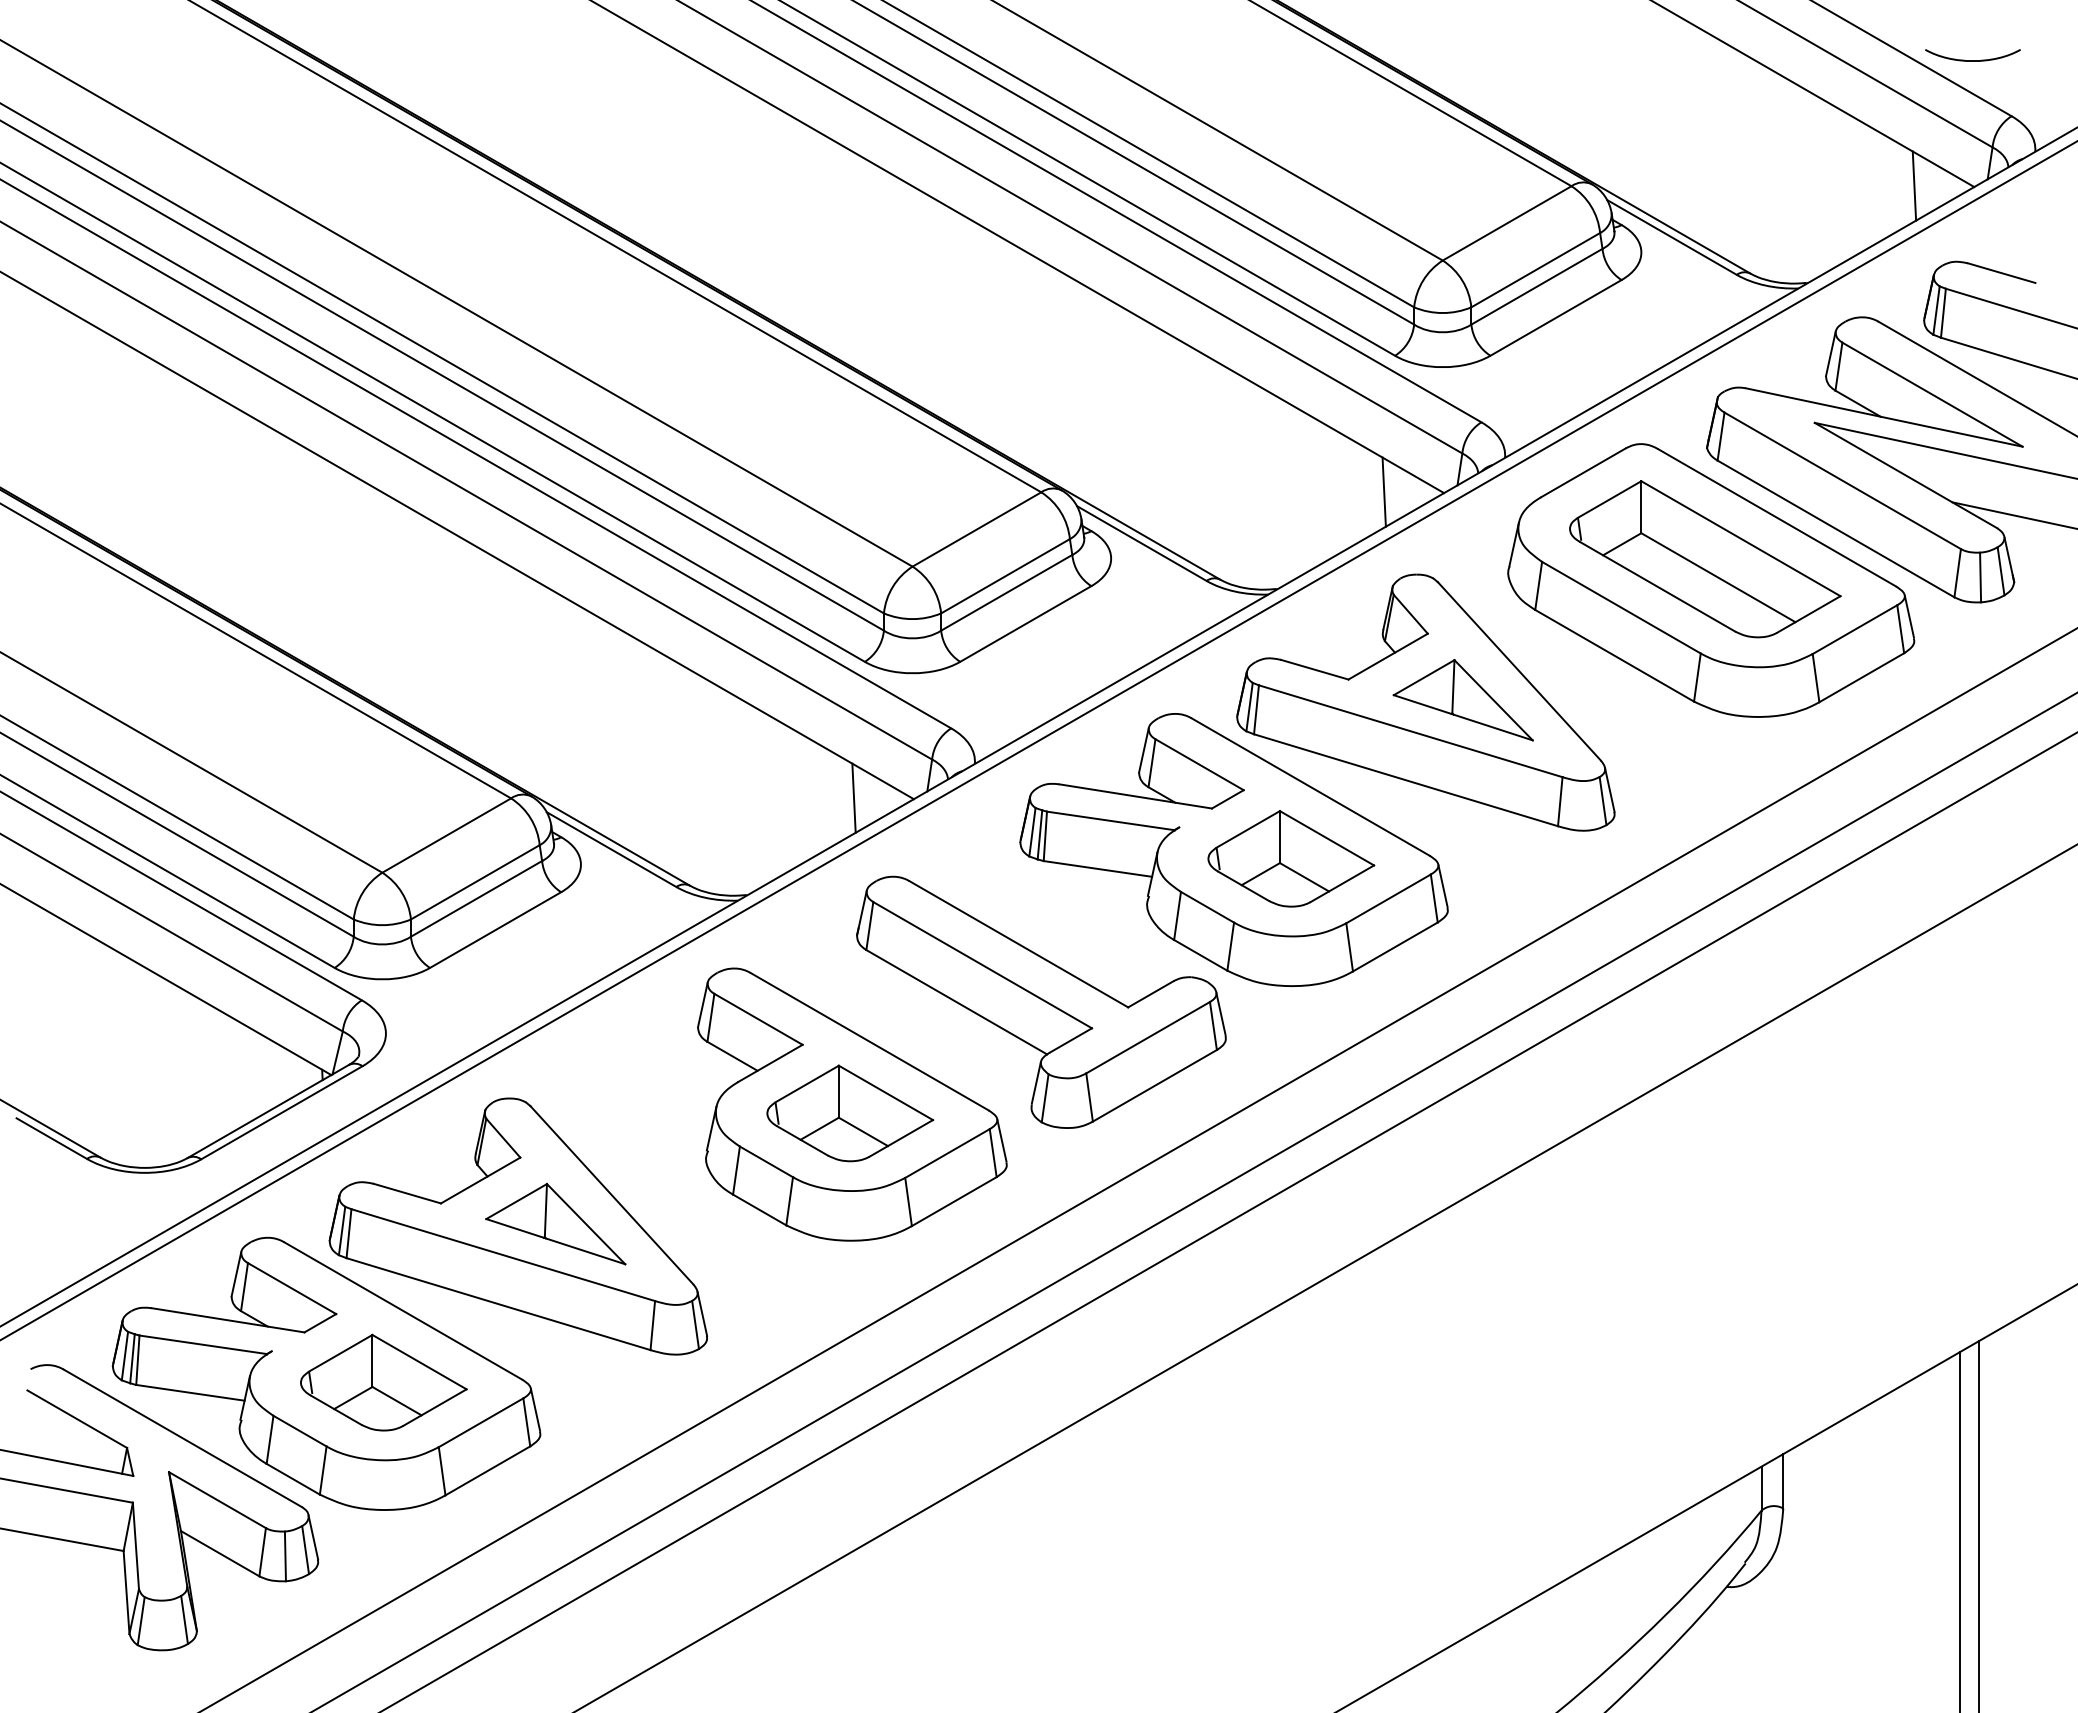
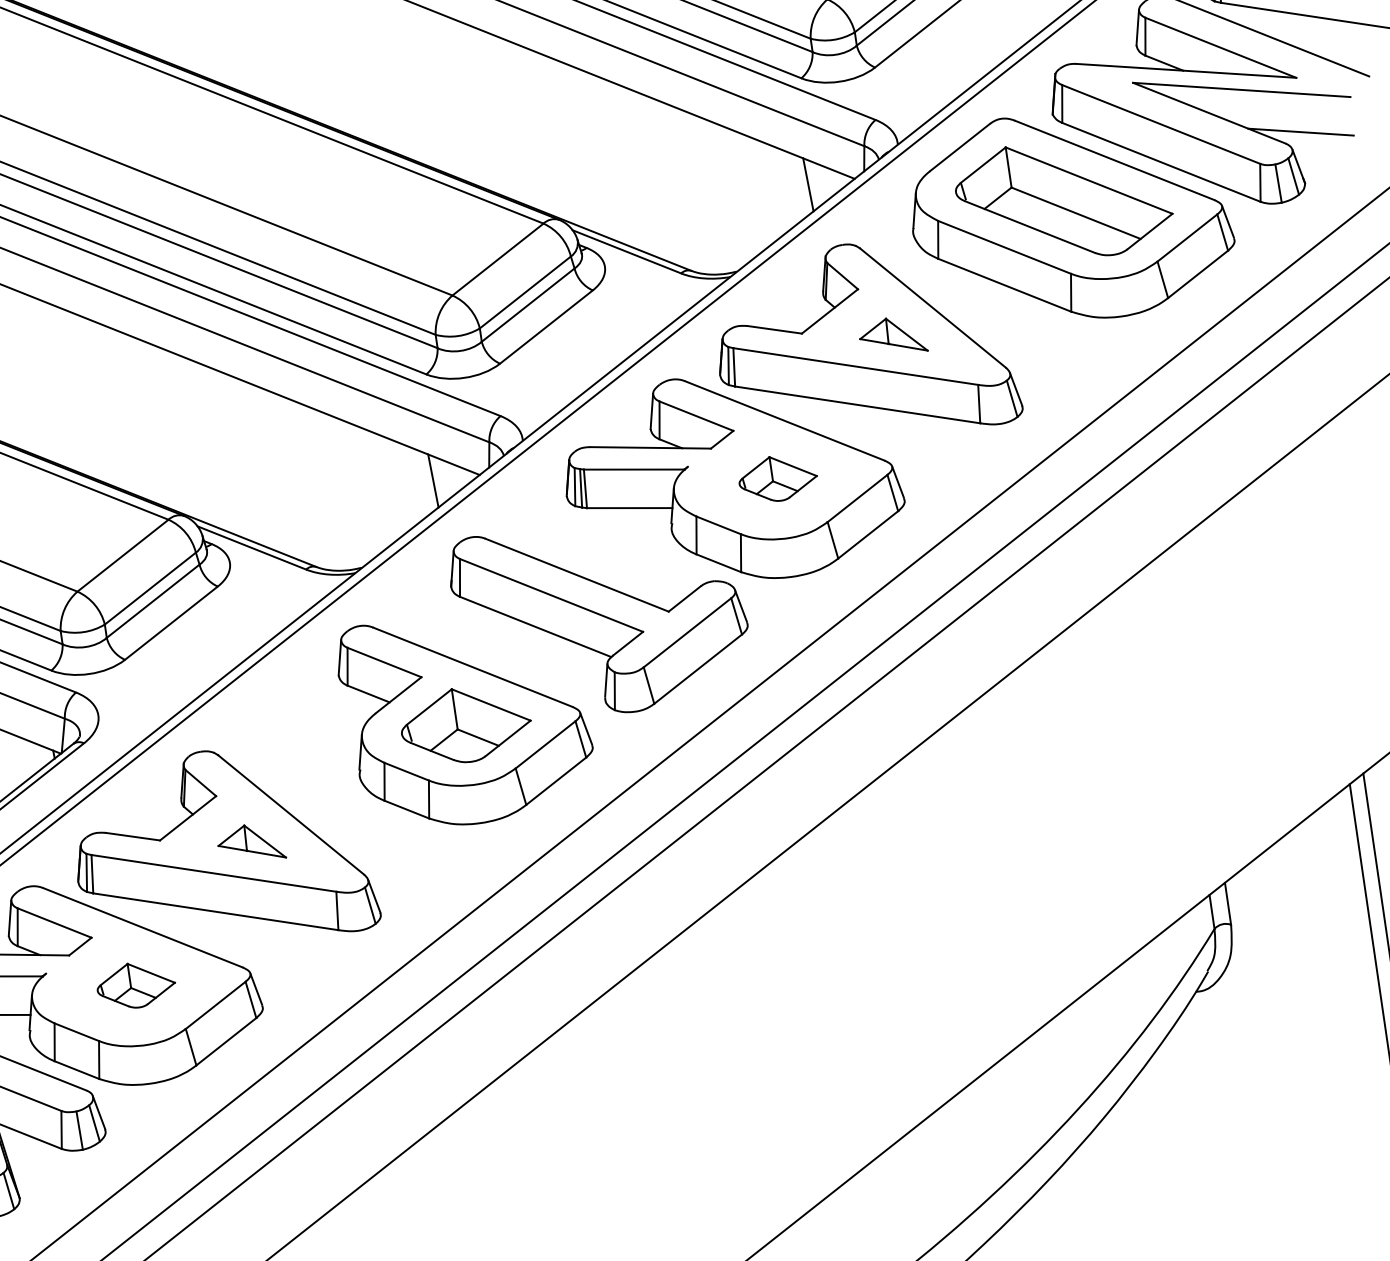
part: (1462, 700) -> (892, 336), size x0.6
part: (1291, 858) -> (778, 478), size x0.6
part: (555, 1224) -> (250, 843), size x0.6
part: (383, 1382) -> (135, 985), size x0.6

